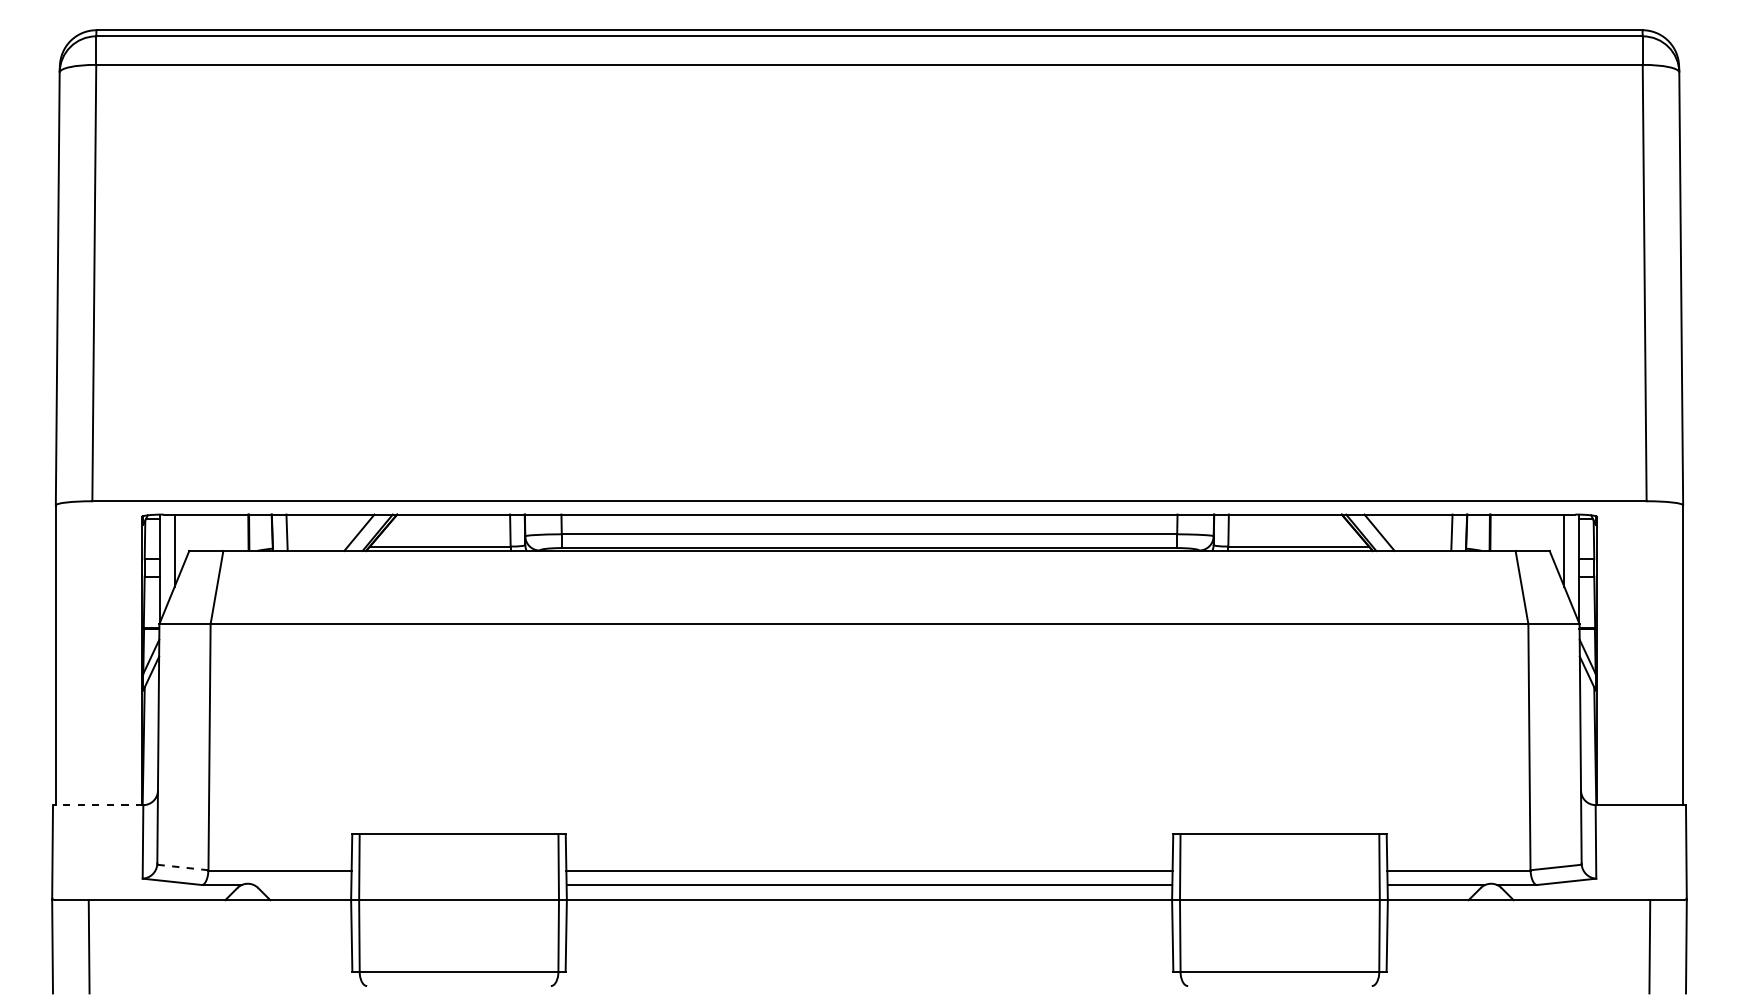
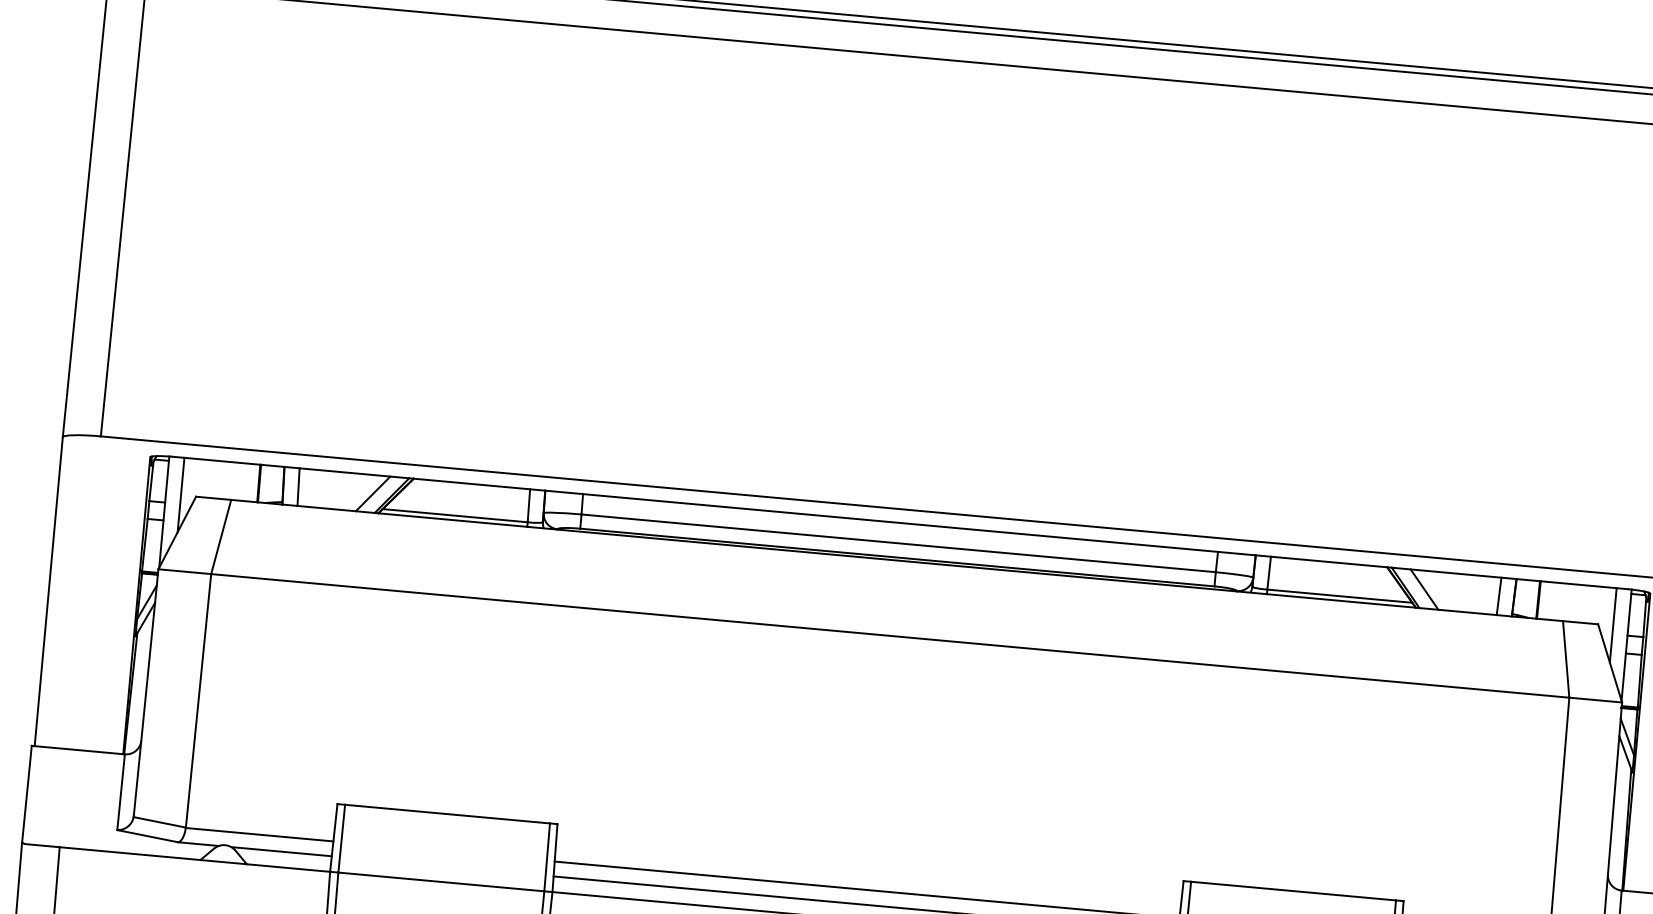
line: (97, 805) -> (77, 750), dashed -> solid
line: (182, 867) -> (159, 822), dashed -> solid
line: (302, 885) -> (281, 852), added

